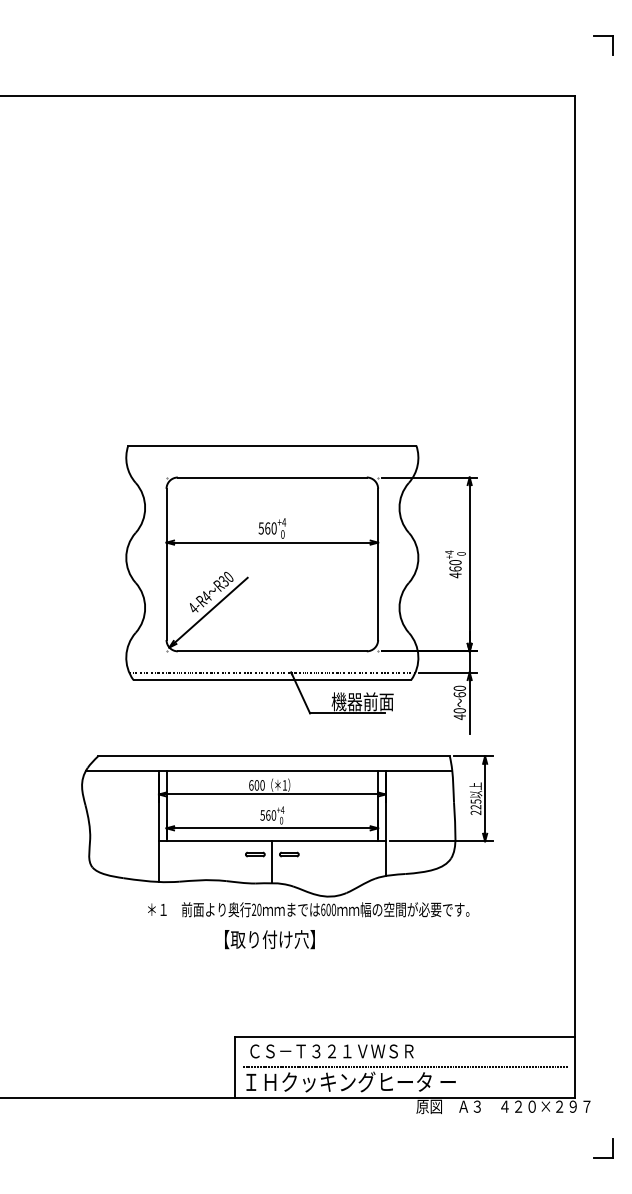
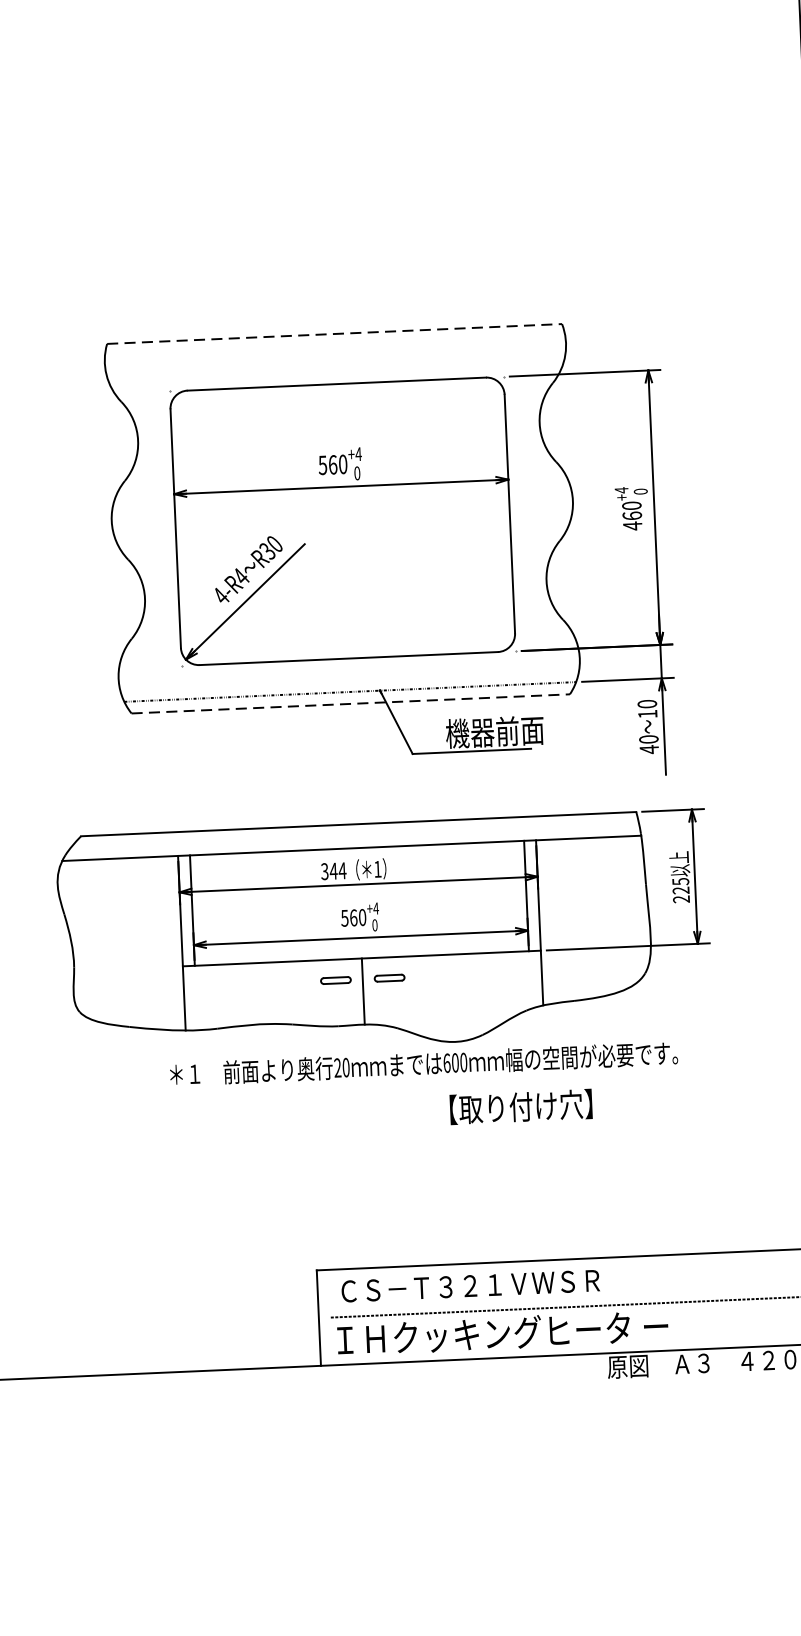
line: (272, 445) -> (334, 333), solid -> dashed
line: (272, 680) -> (351, 704), solid -> dashed
text: (459, 694) -> (647, 713), 60 -> 10
text: (256, 785) -> (333, 871), 600 -> 344
text: (269, 939) -> (520, 1106), moved

